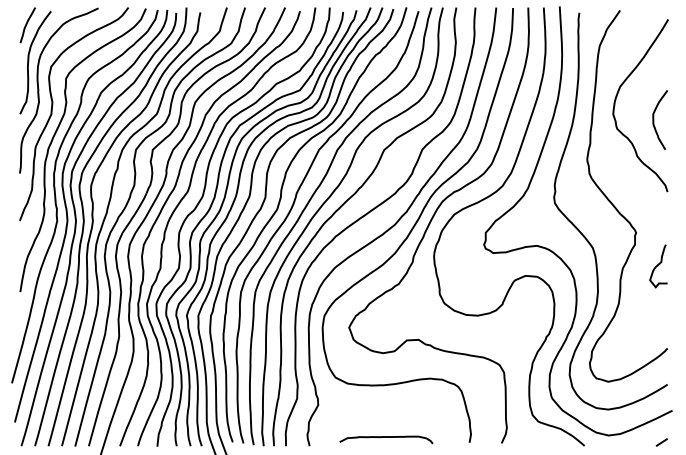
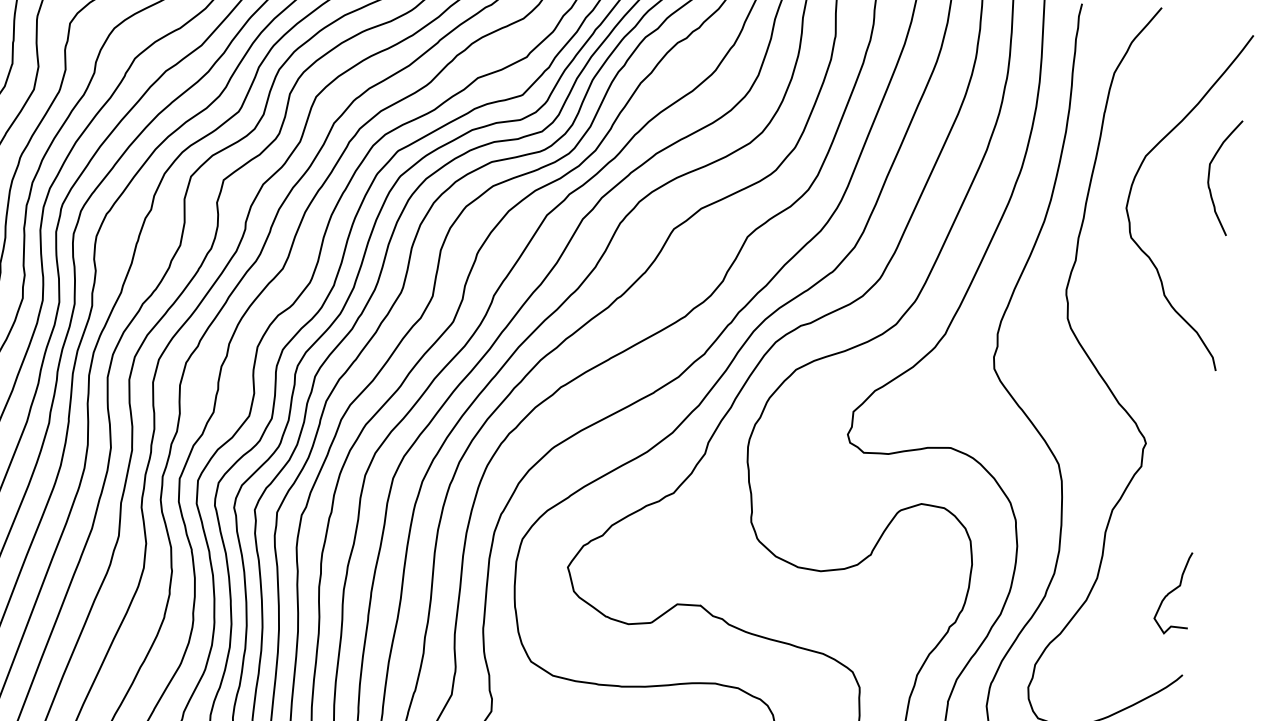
curve: (654, 119) -> (1211, 174), moved
curve: (658, 265) -> (1173, 591), moved

